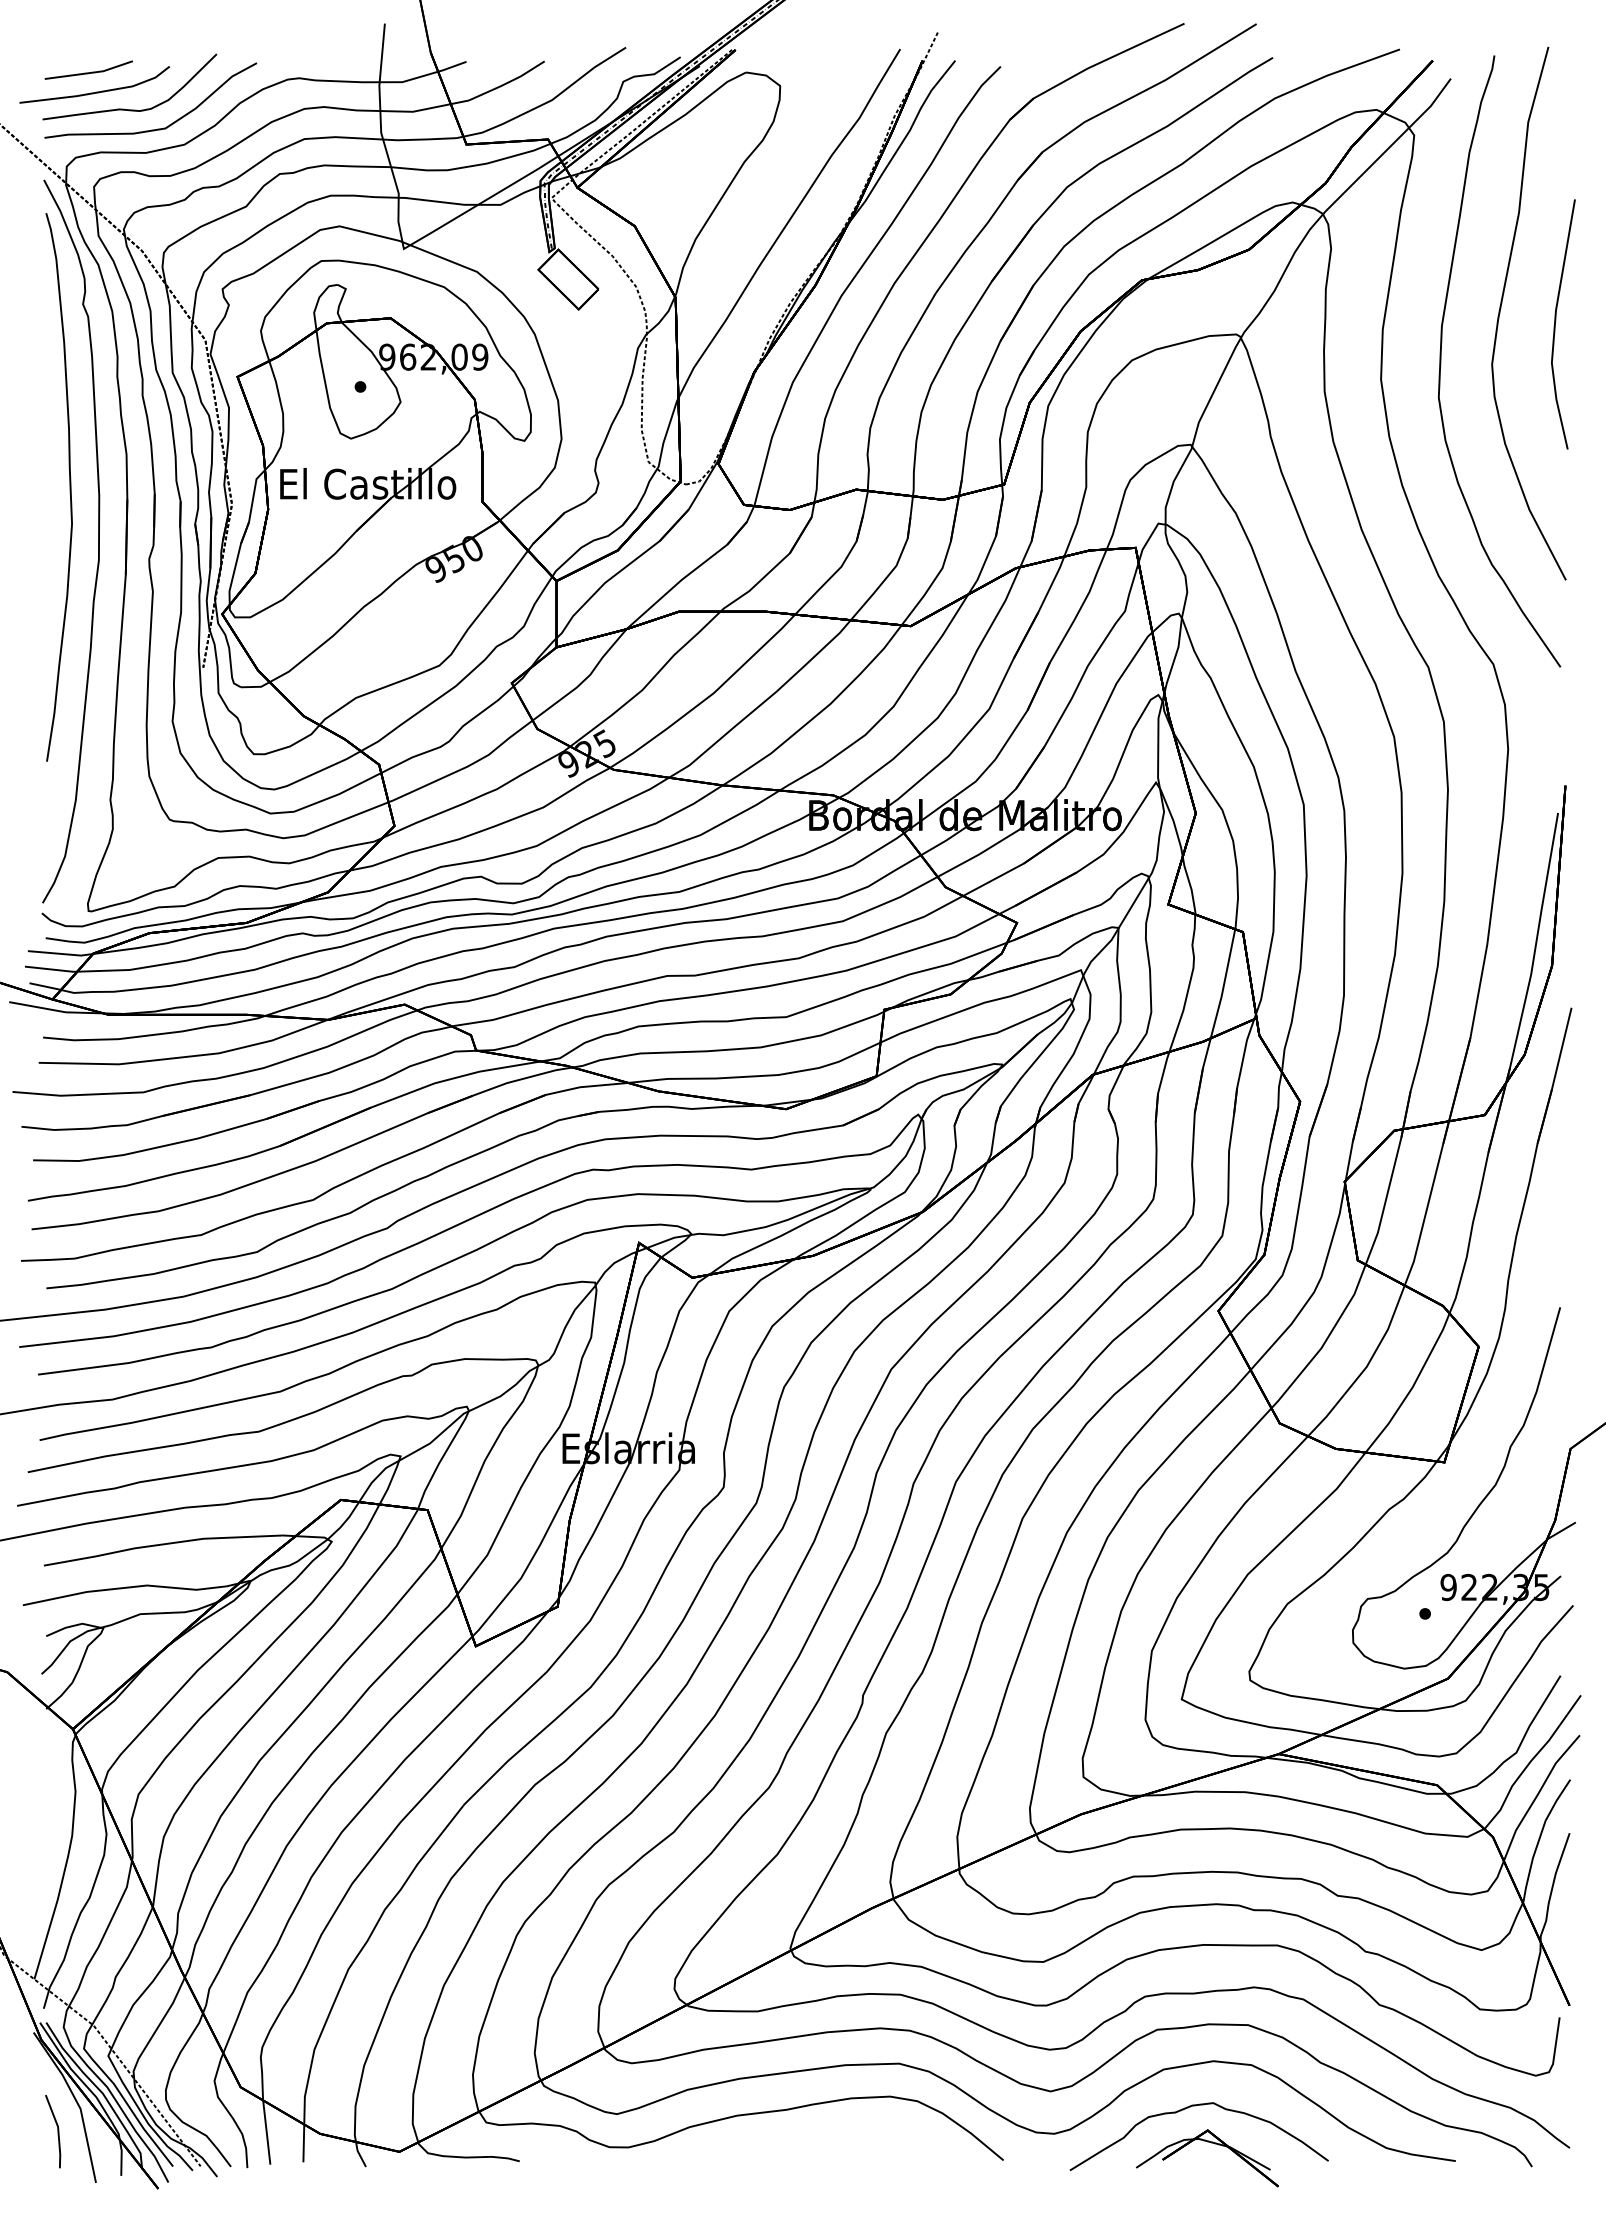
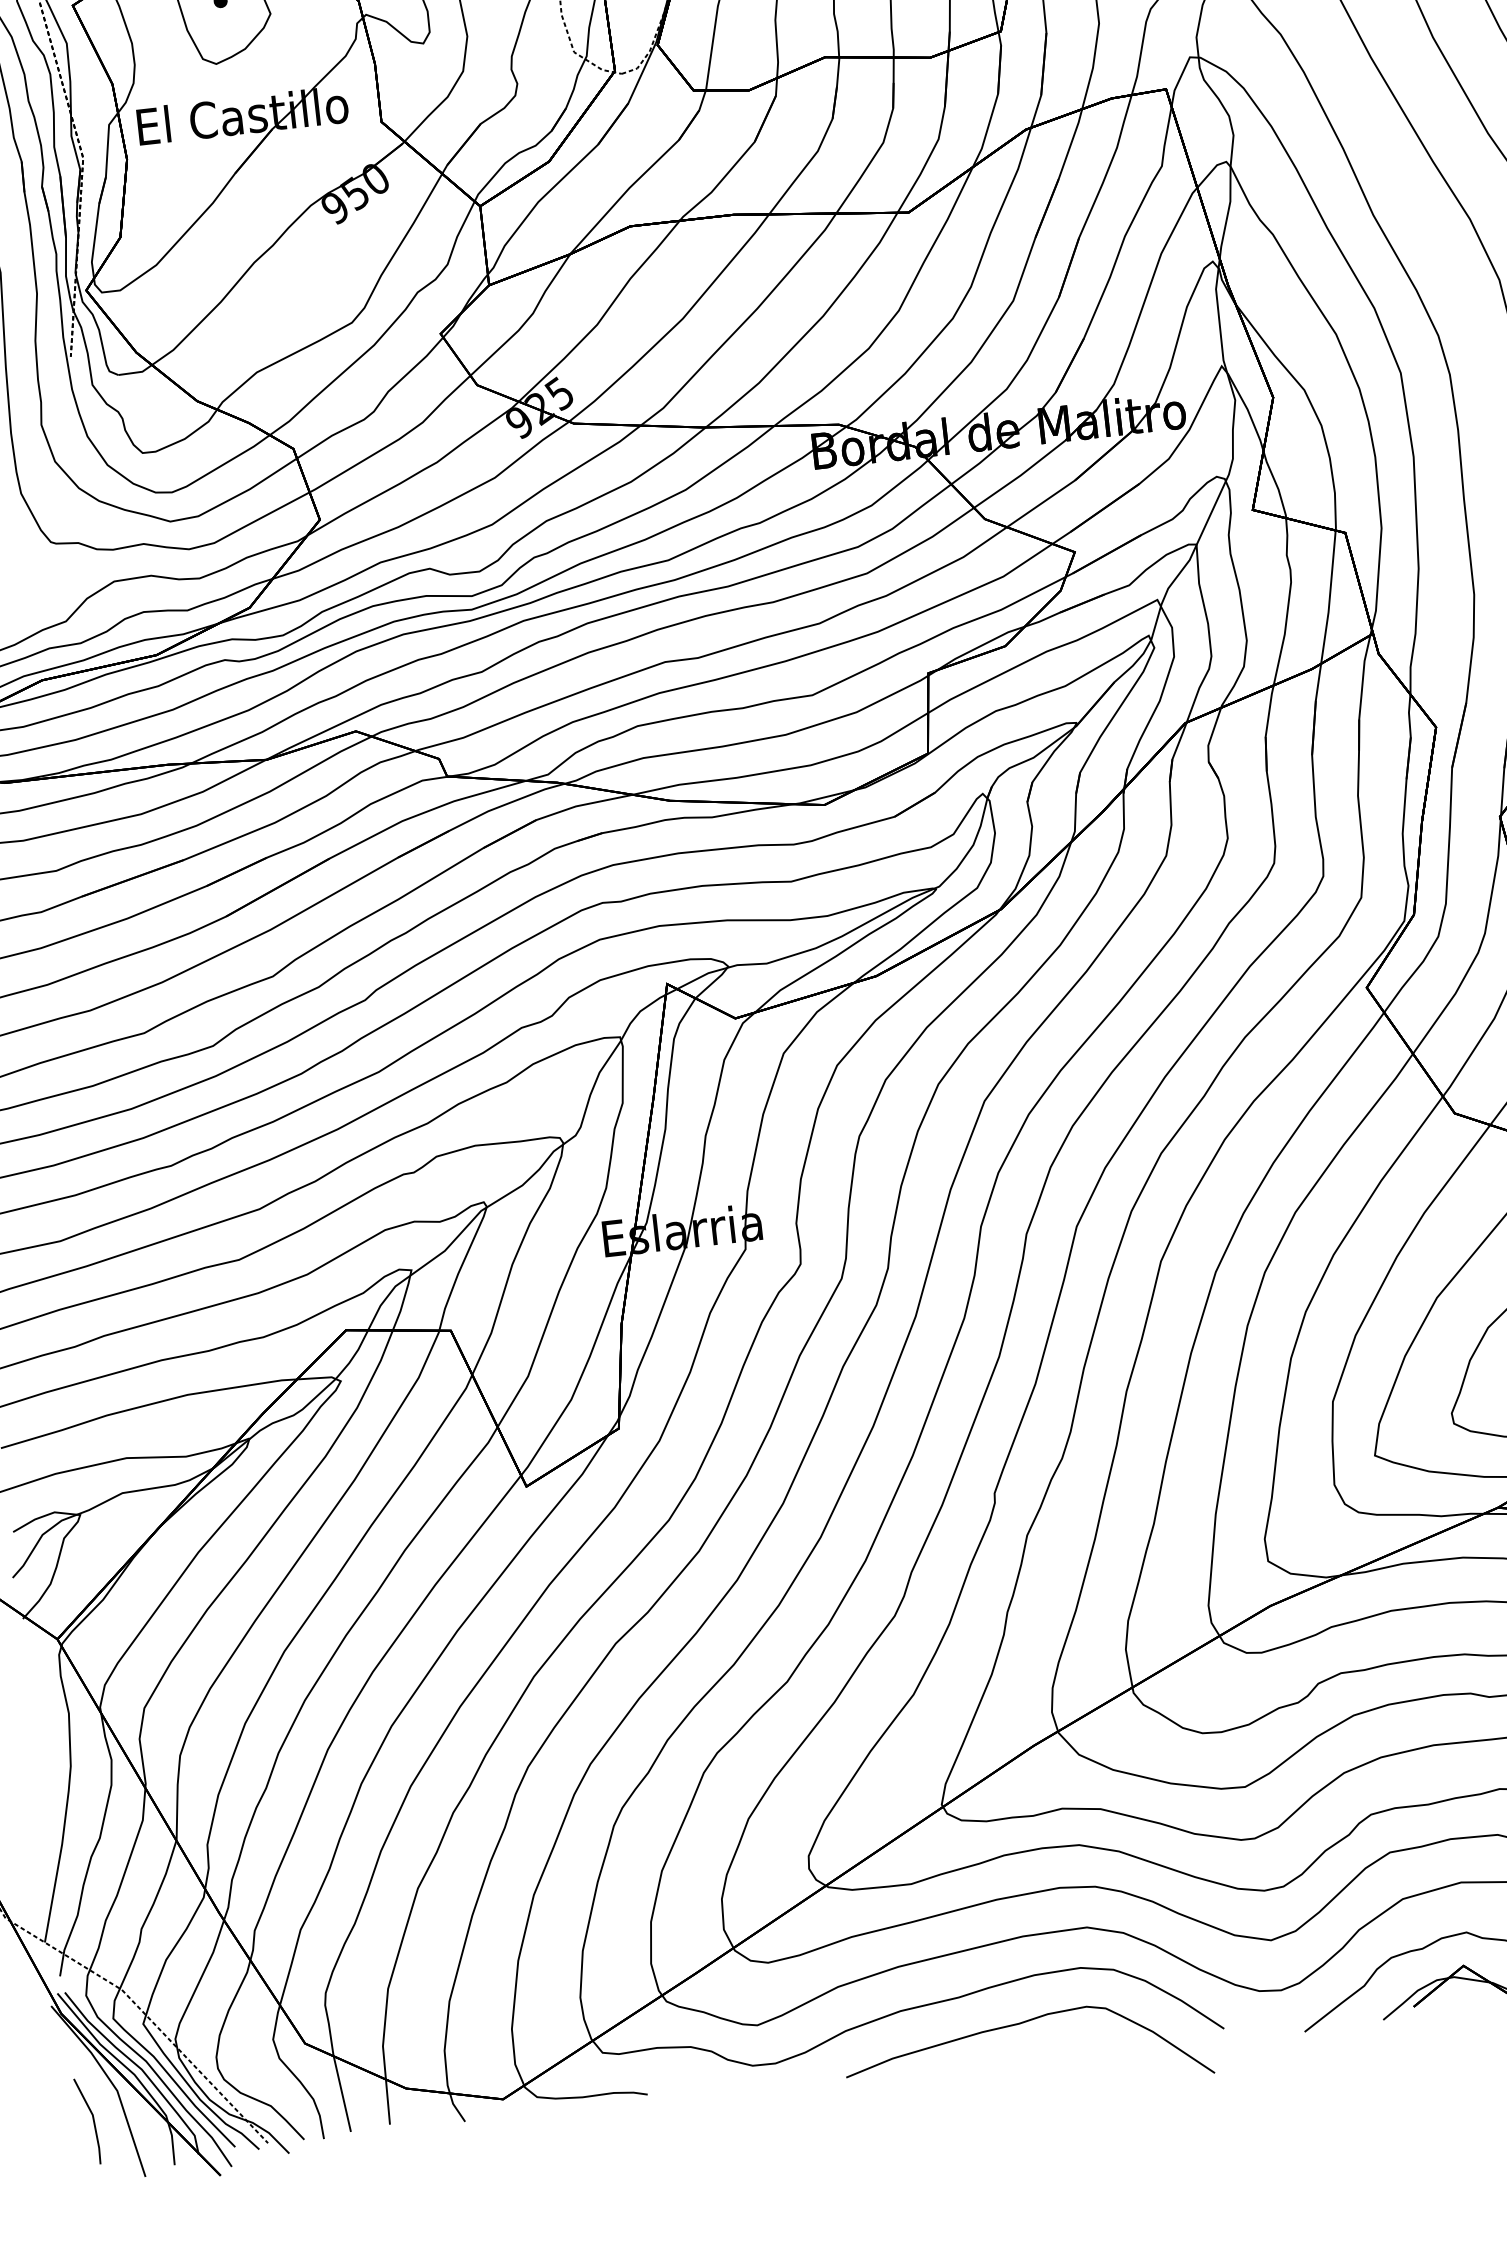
curve: (833, 2138) -> (1018, 2025), added

